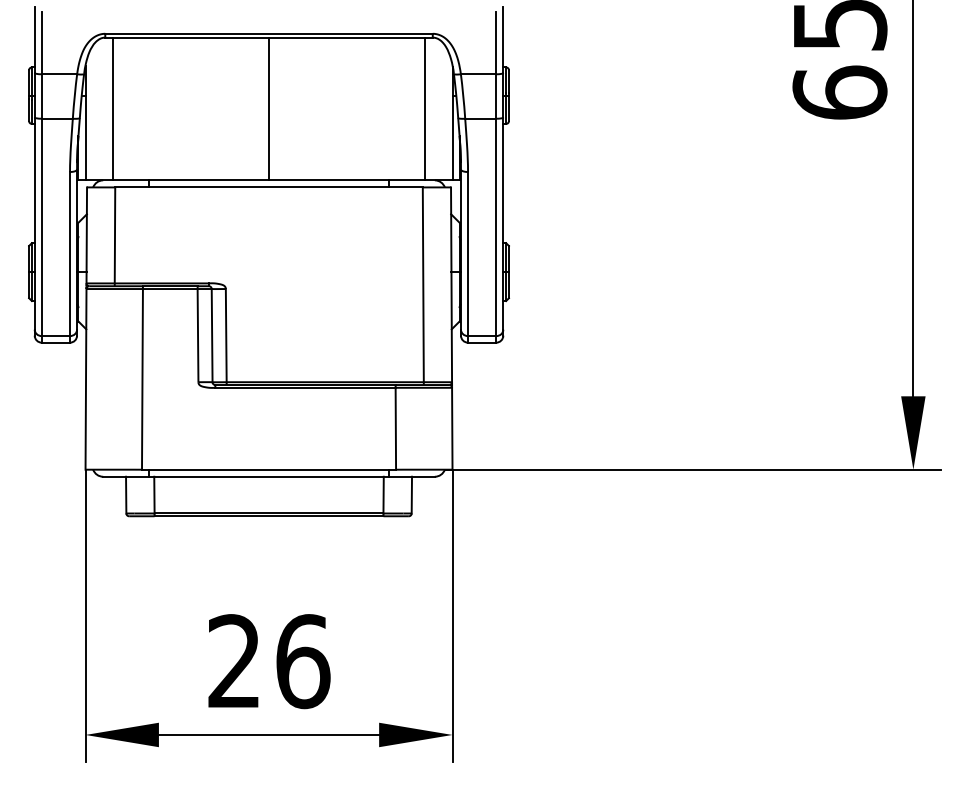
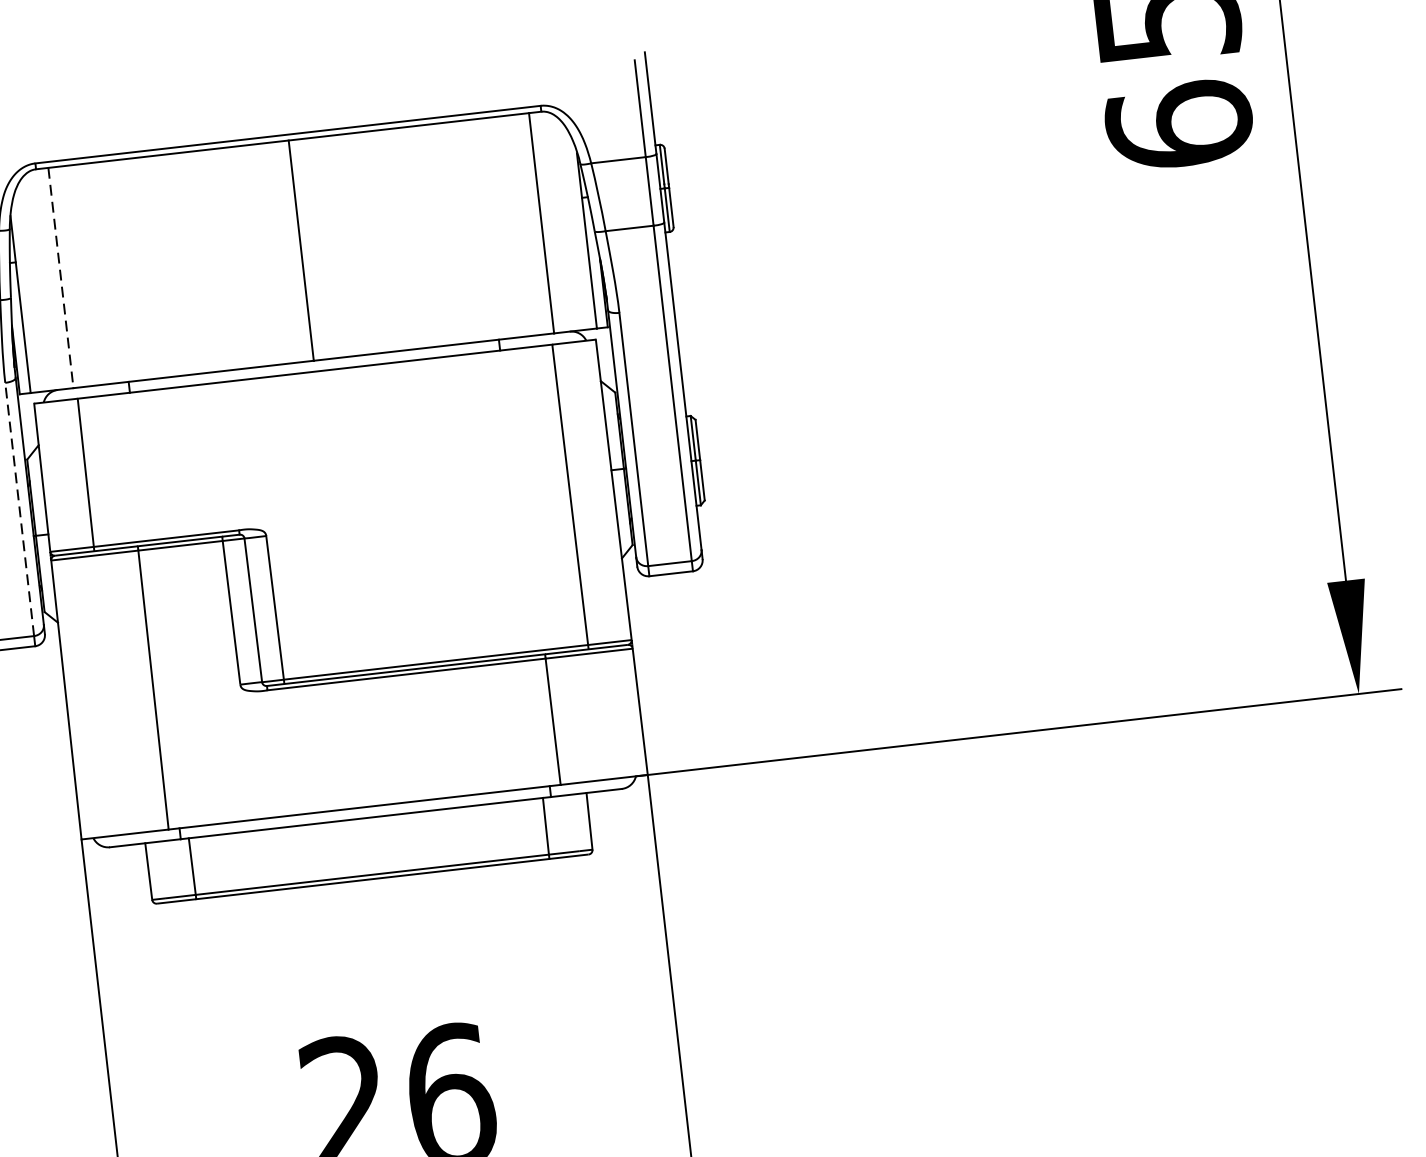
line: (113, 109) -> (61, 278), solid -> dashed
line: (70, 253) -> (20, 508), solid -> dashed

